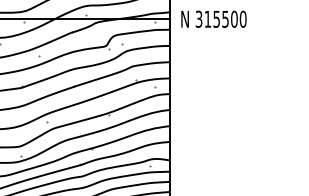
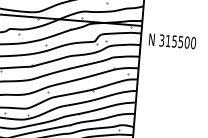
text: (213, 18) -> (172, 40), moved

